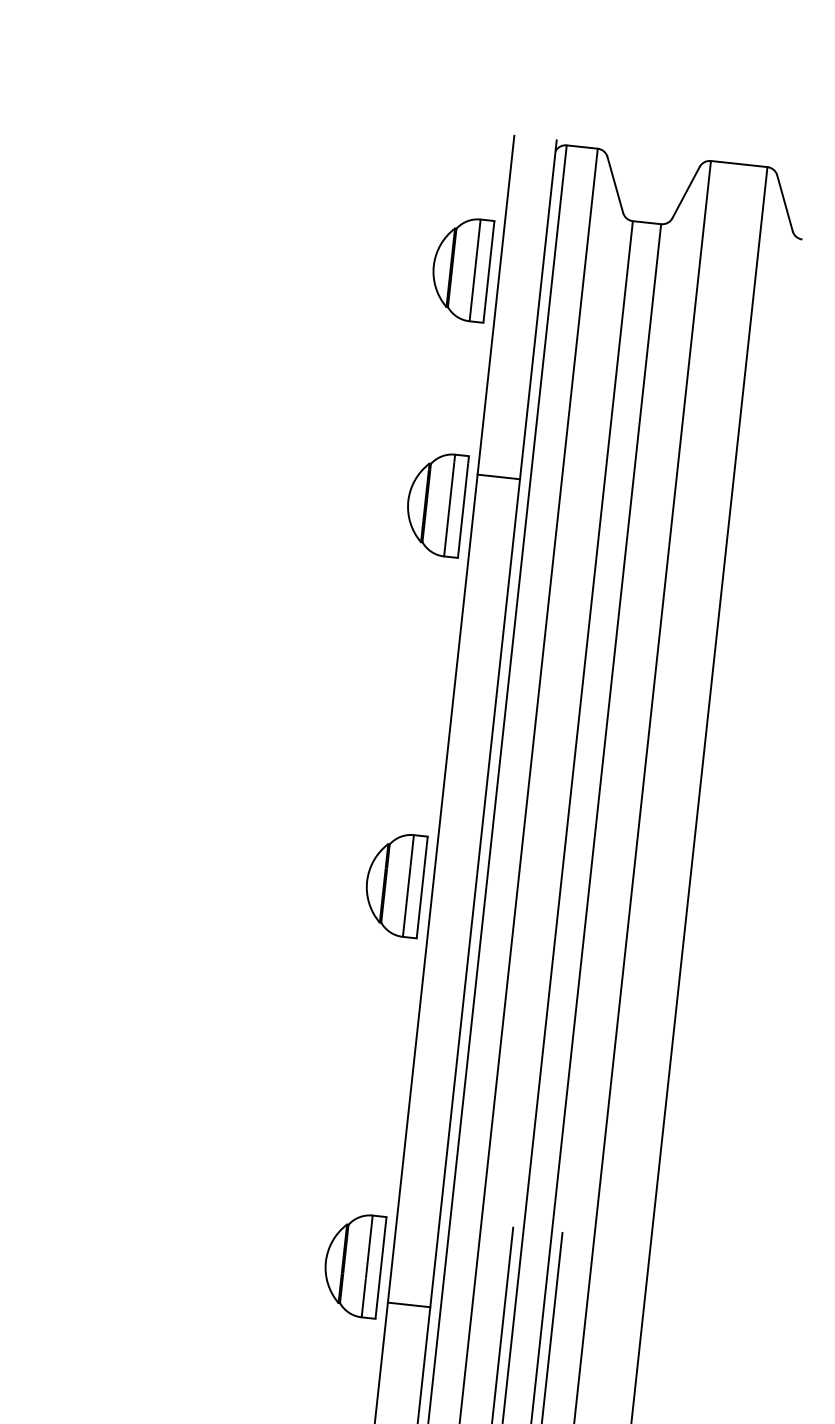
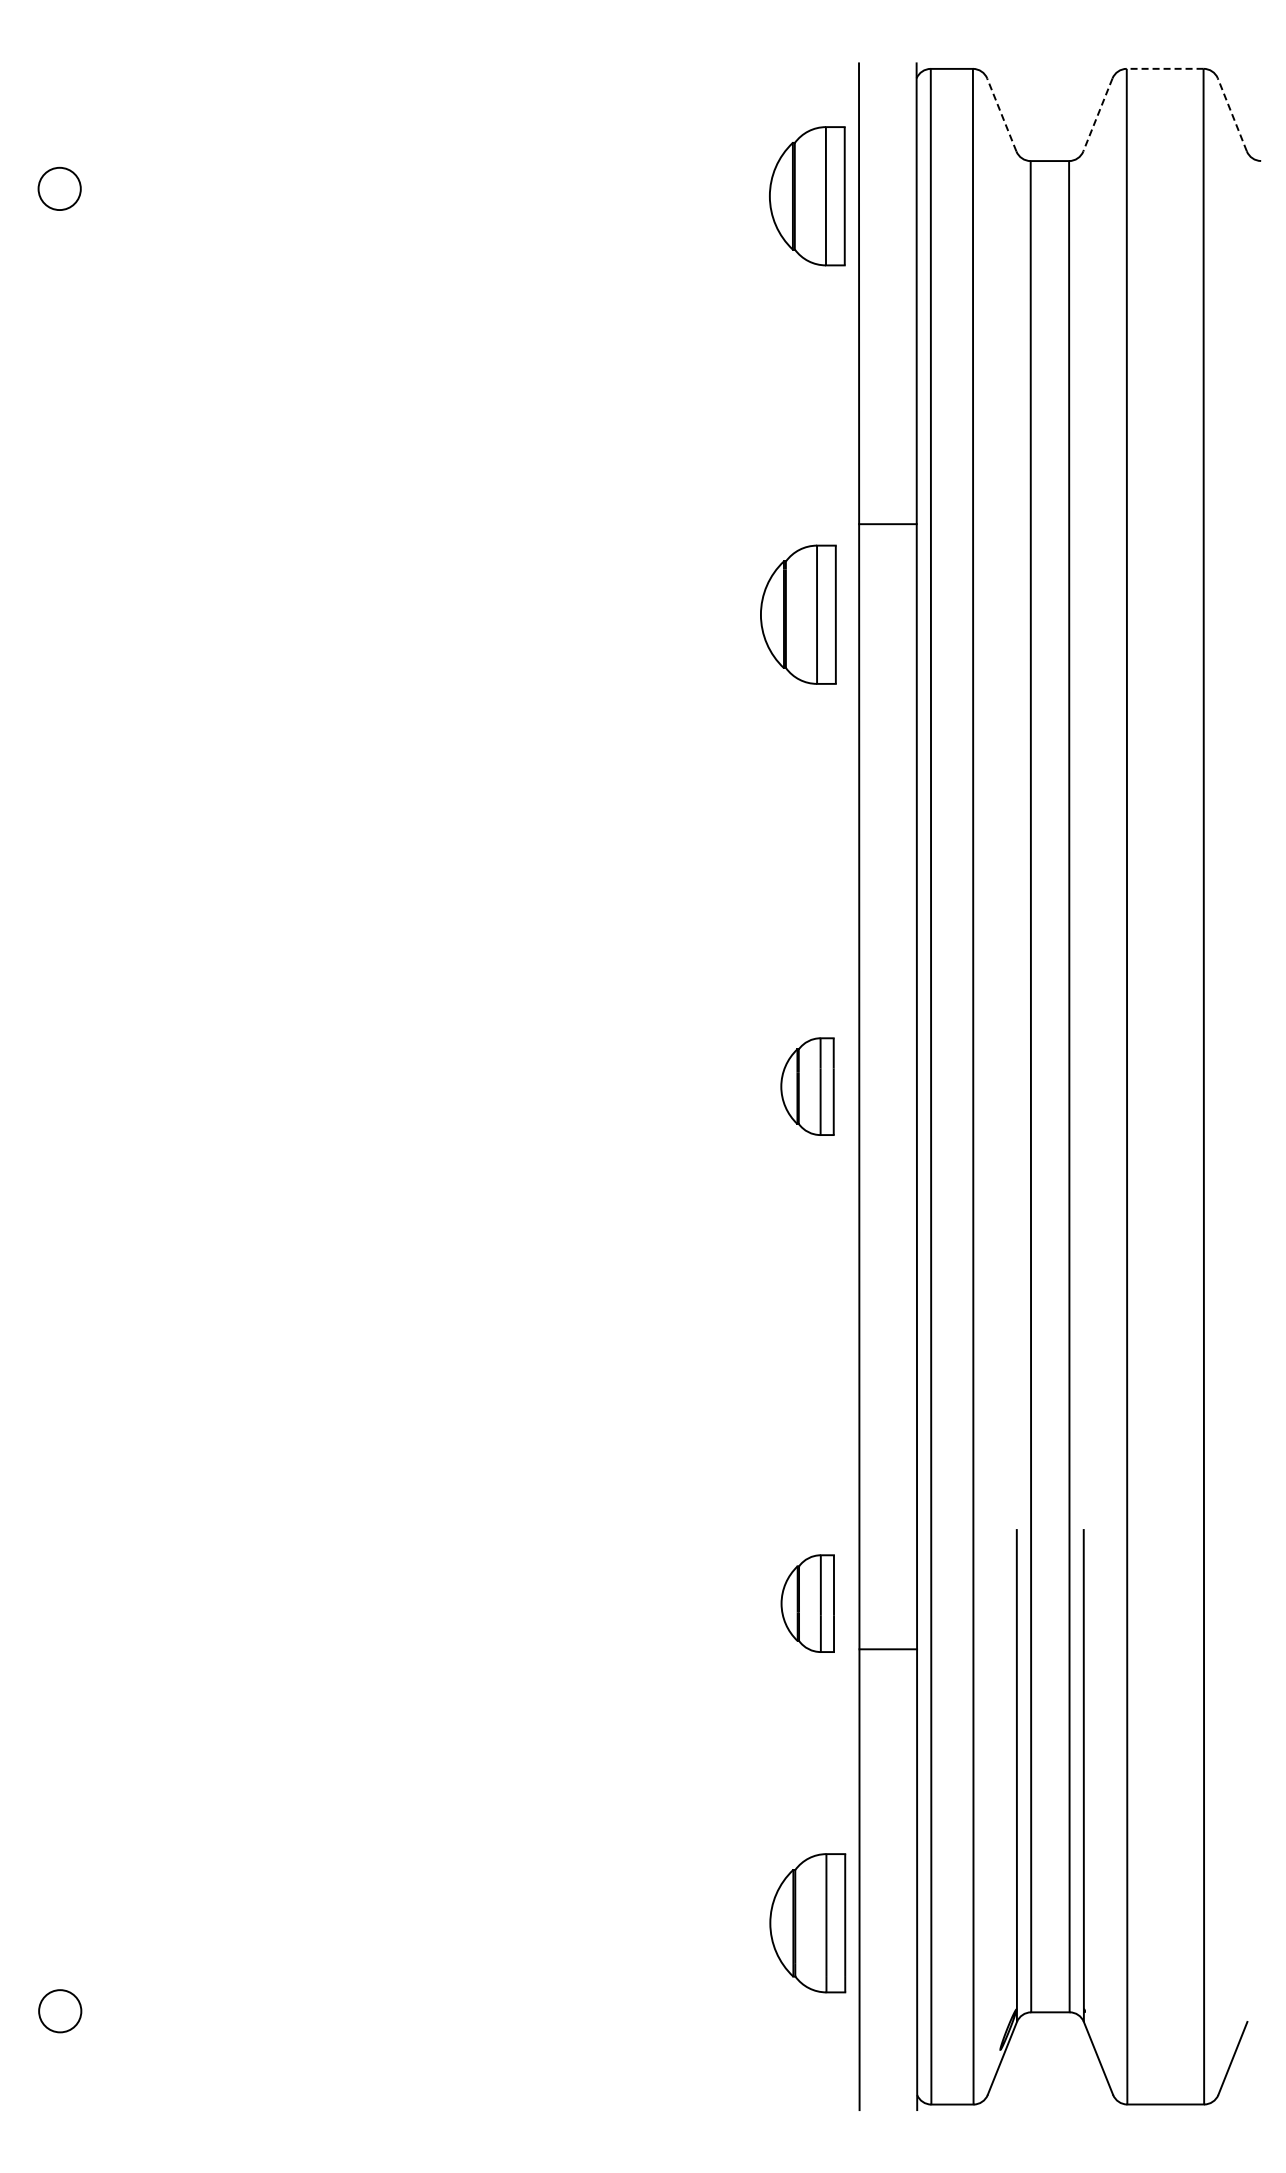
line: (738, 163) -> (1164, 68), solid -> dashed
line: (615, 184) -> (1001, 114), solid -> dashed
line: (685, 192) -> (1097, 115), solid -> dashed
line: (785, 203) -> (1232, 114), solid -> dashed
part: (461, 269) -> (807, 196), moved
part: (435, 503) -> (798, 614), moved
part: (394, 884) -> (807, 1086), size x0.7
part: (353, 1264) -> (807, 1603), size x0.7

